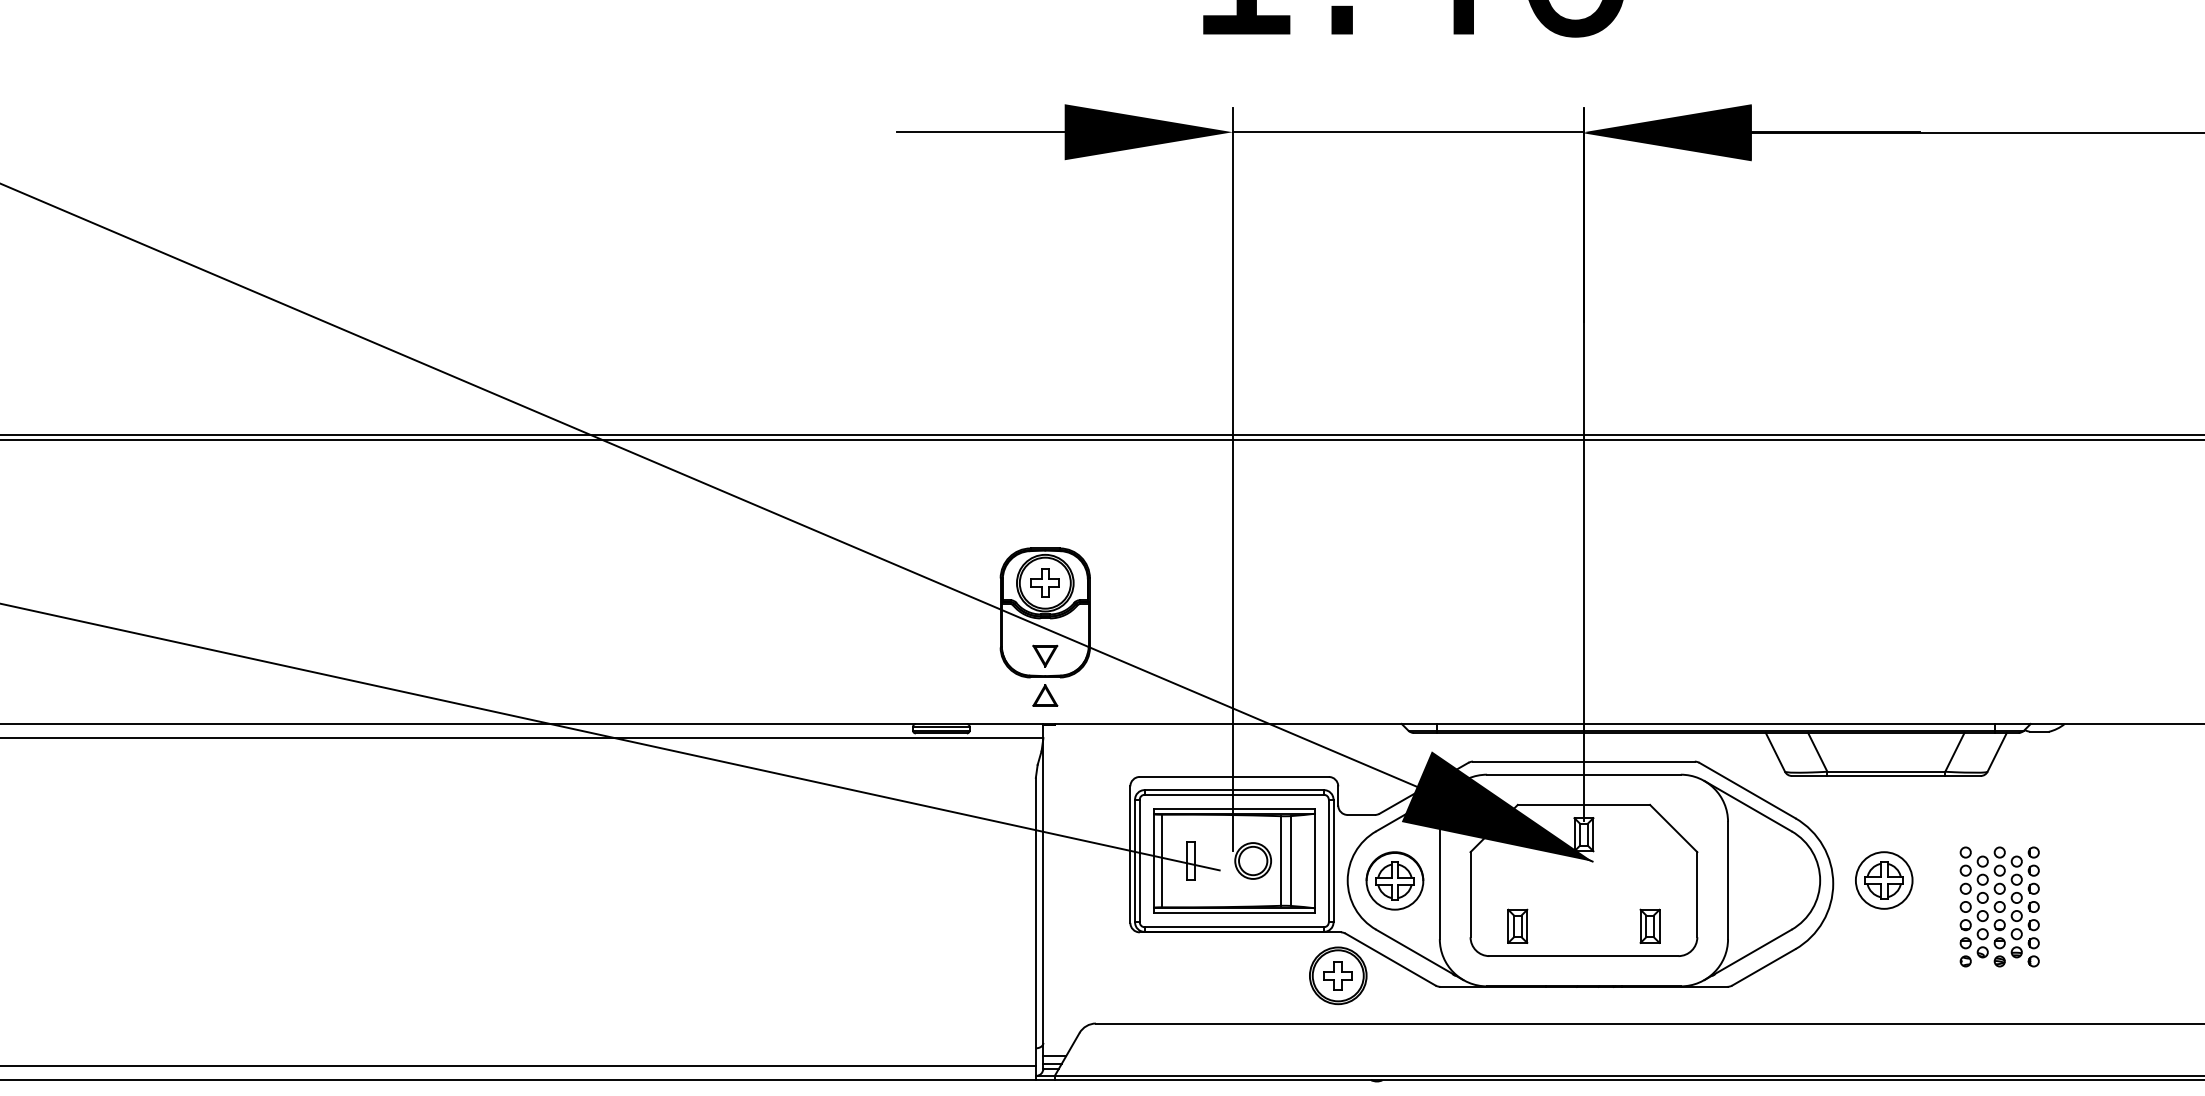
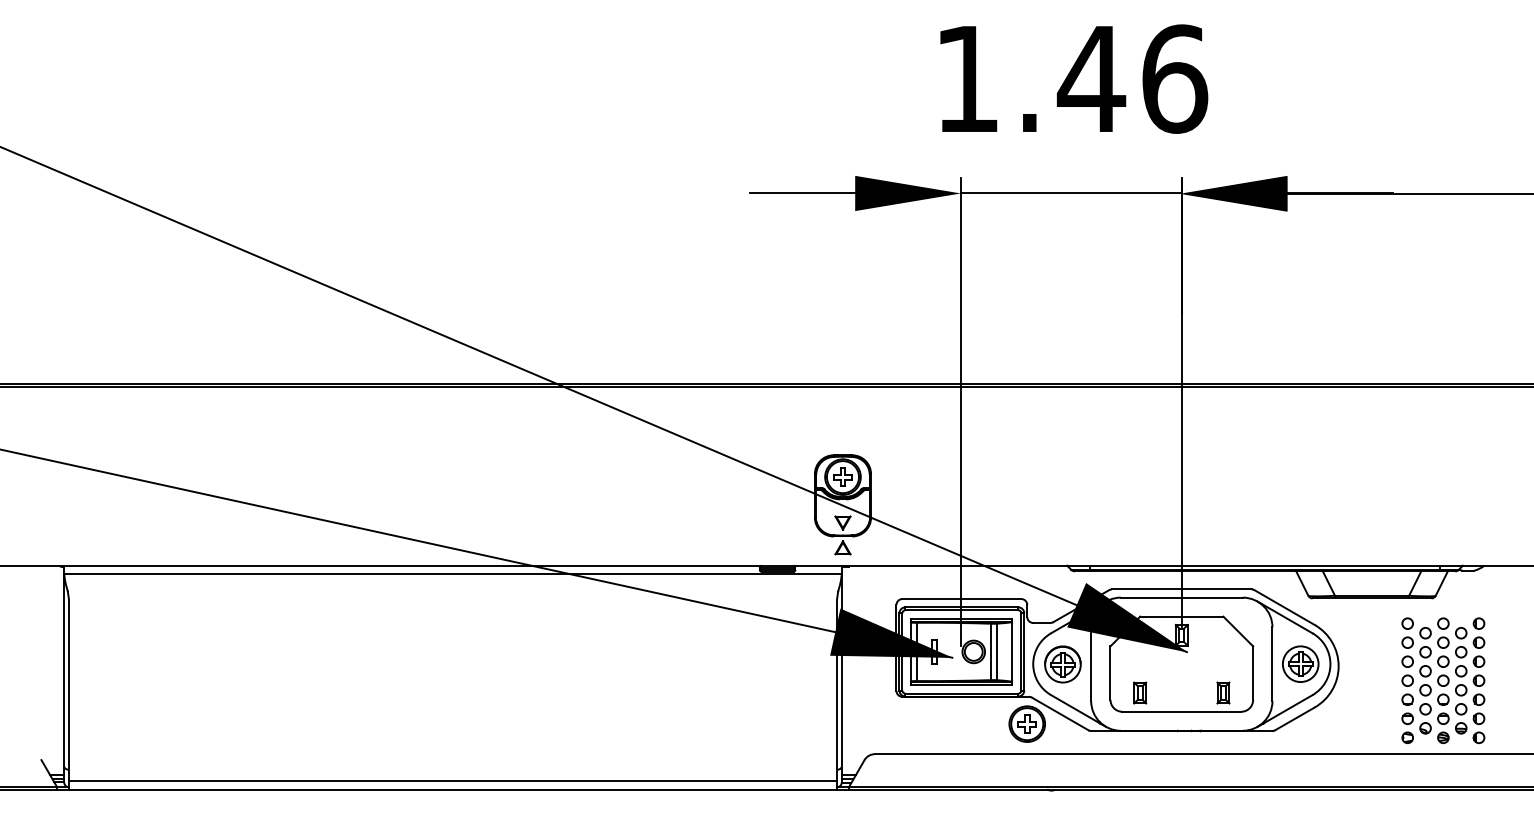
fill: (1122, 830) -> (891, 632), added
part: (1883, 879) -> (1300, 663), moved
part: (1999, 906) -> (1443, 680), size x1.67

